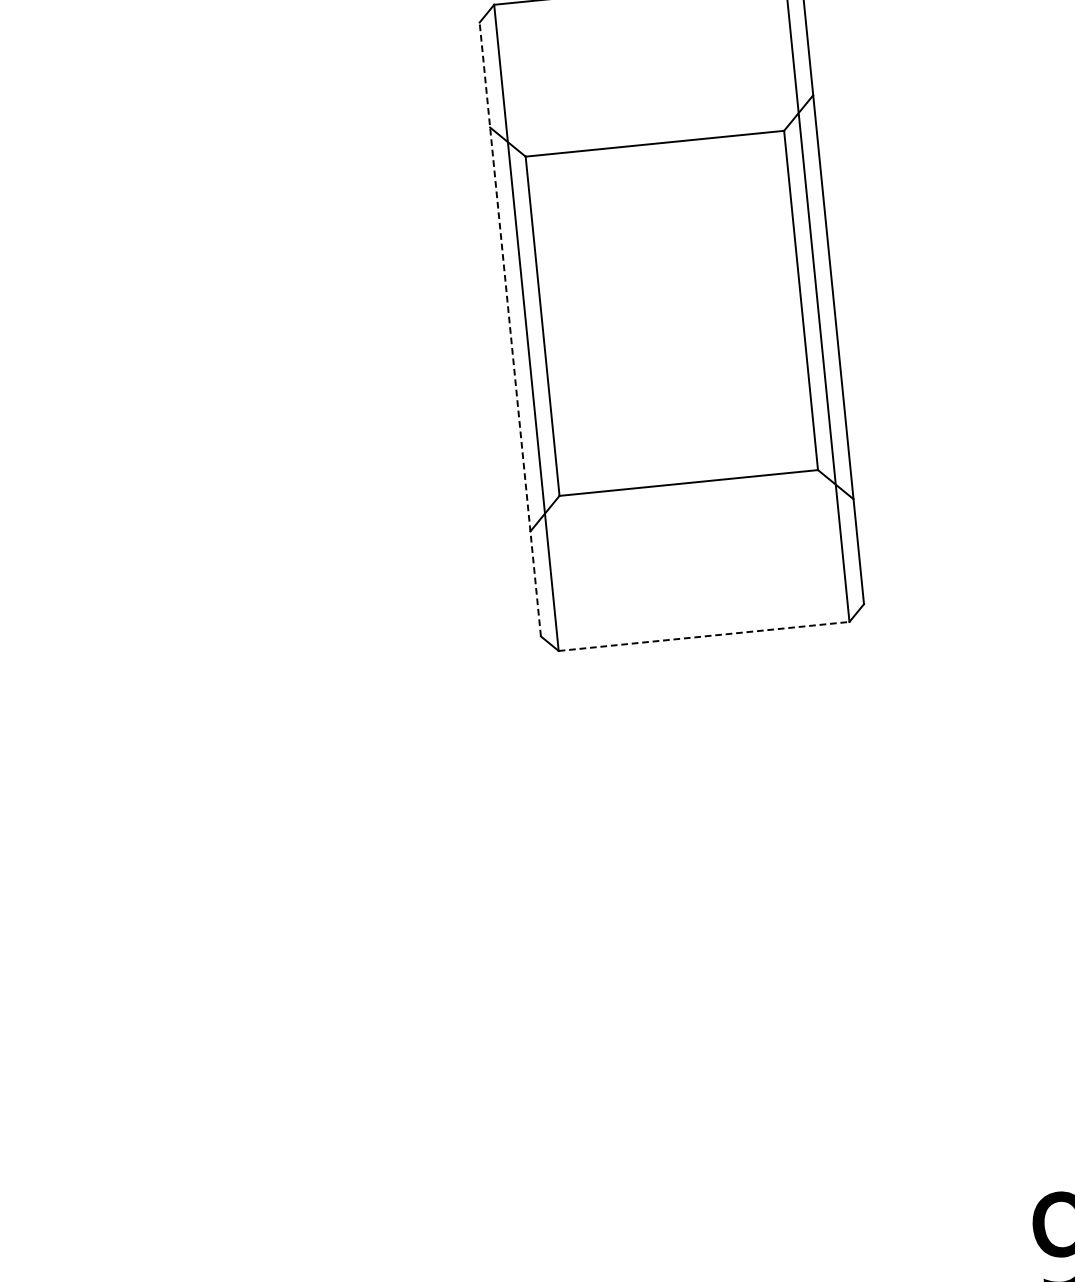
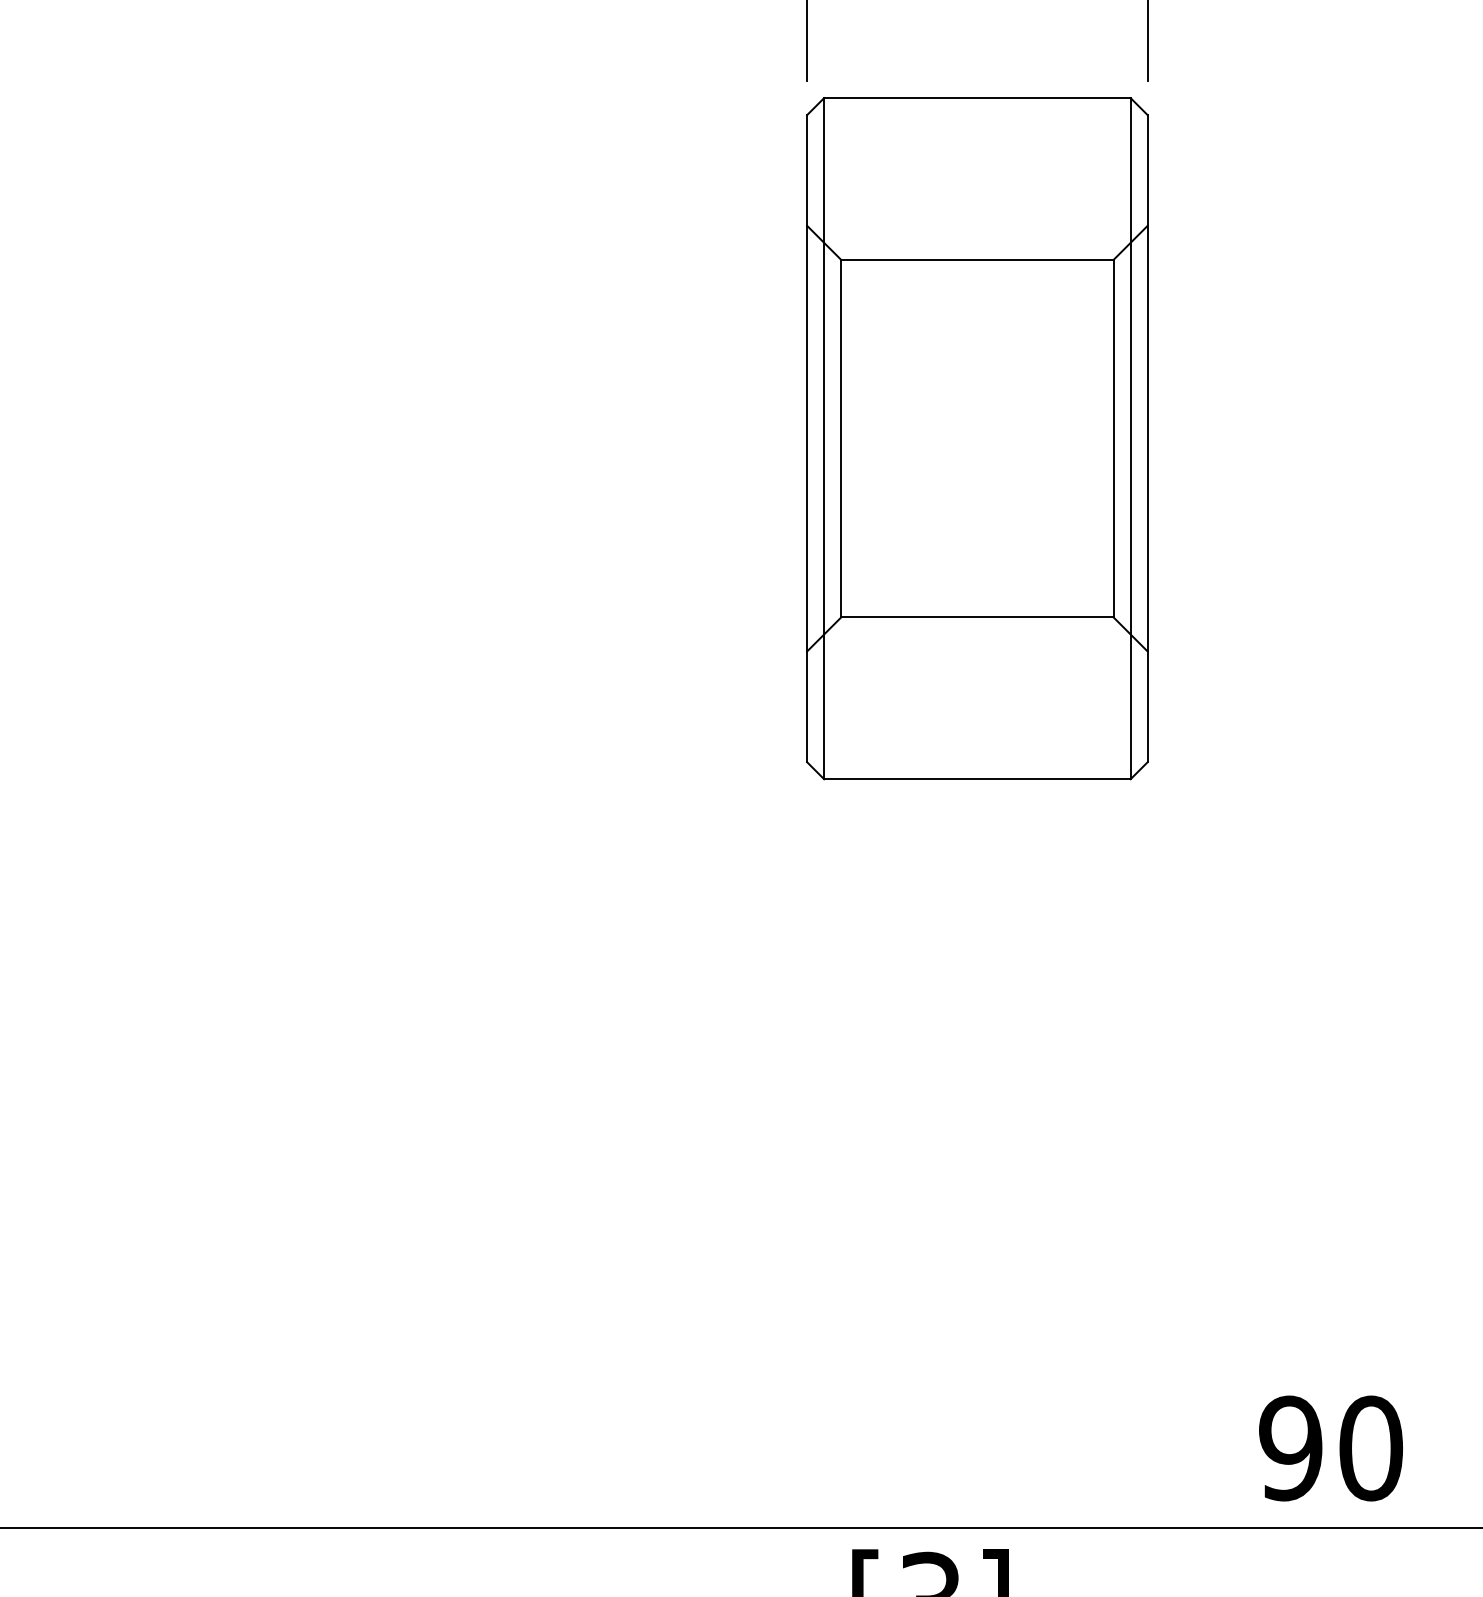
line: (510, 329) -> (807, 438), dashed -> solid
line: (704, 636) -> (977, 779), dashed -> solid

